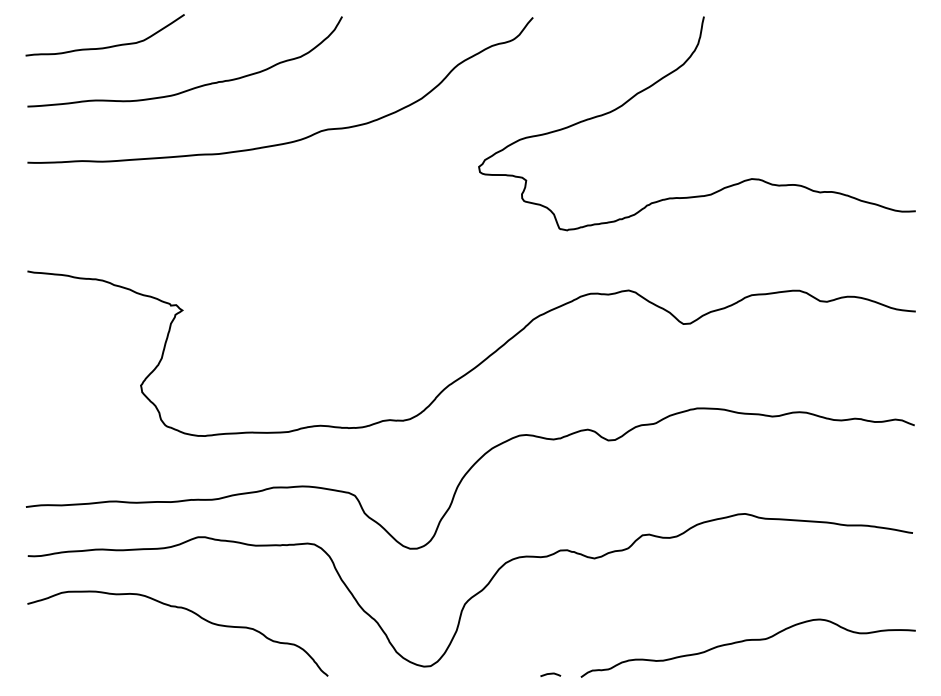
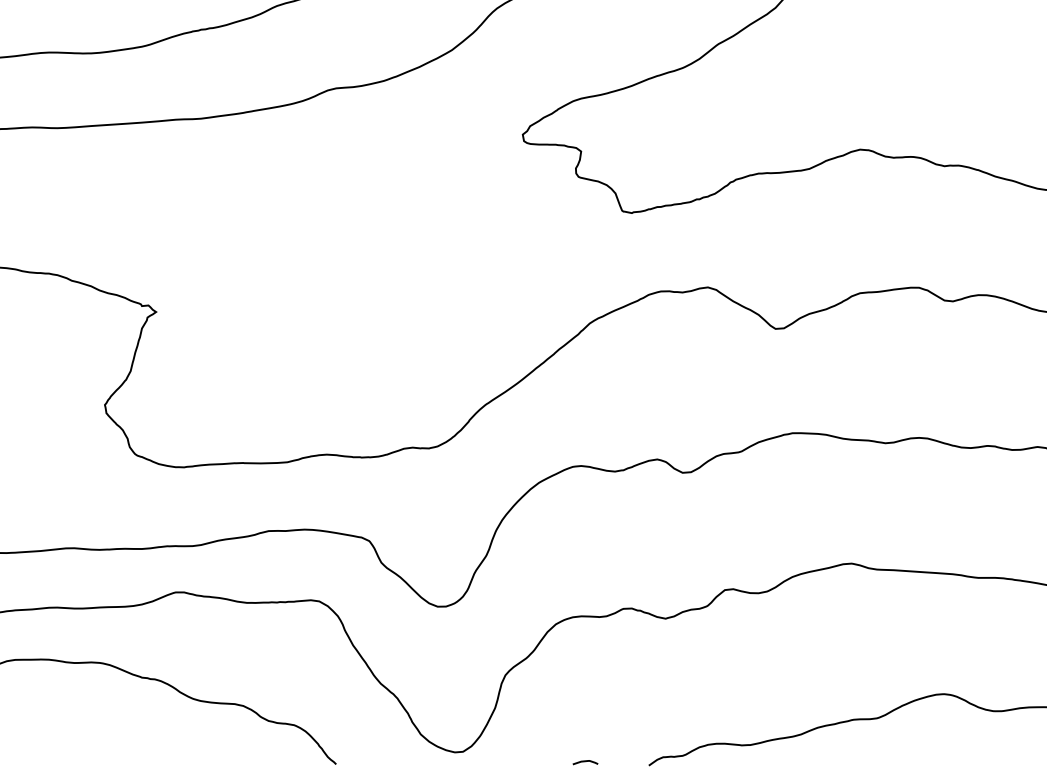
curve: (550, 674) -> (585, 762), moved

